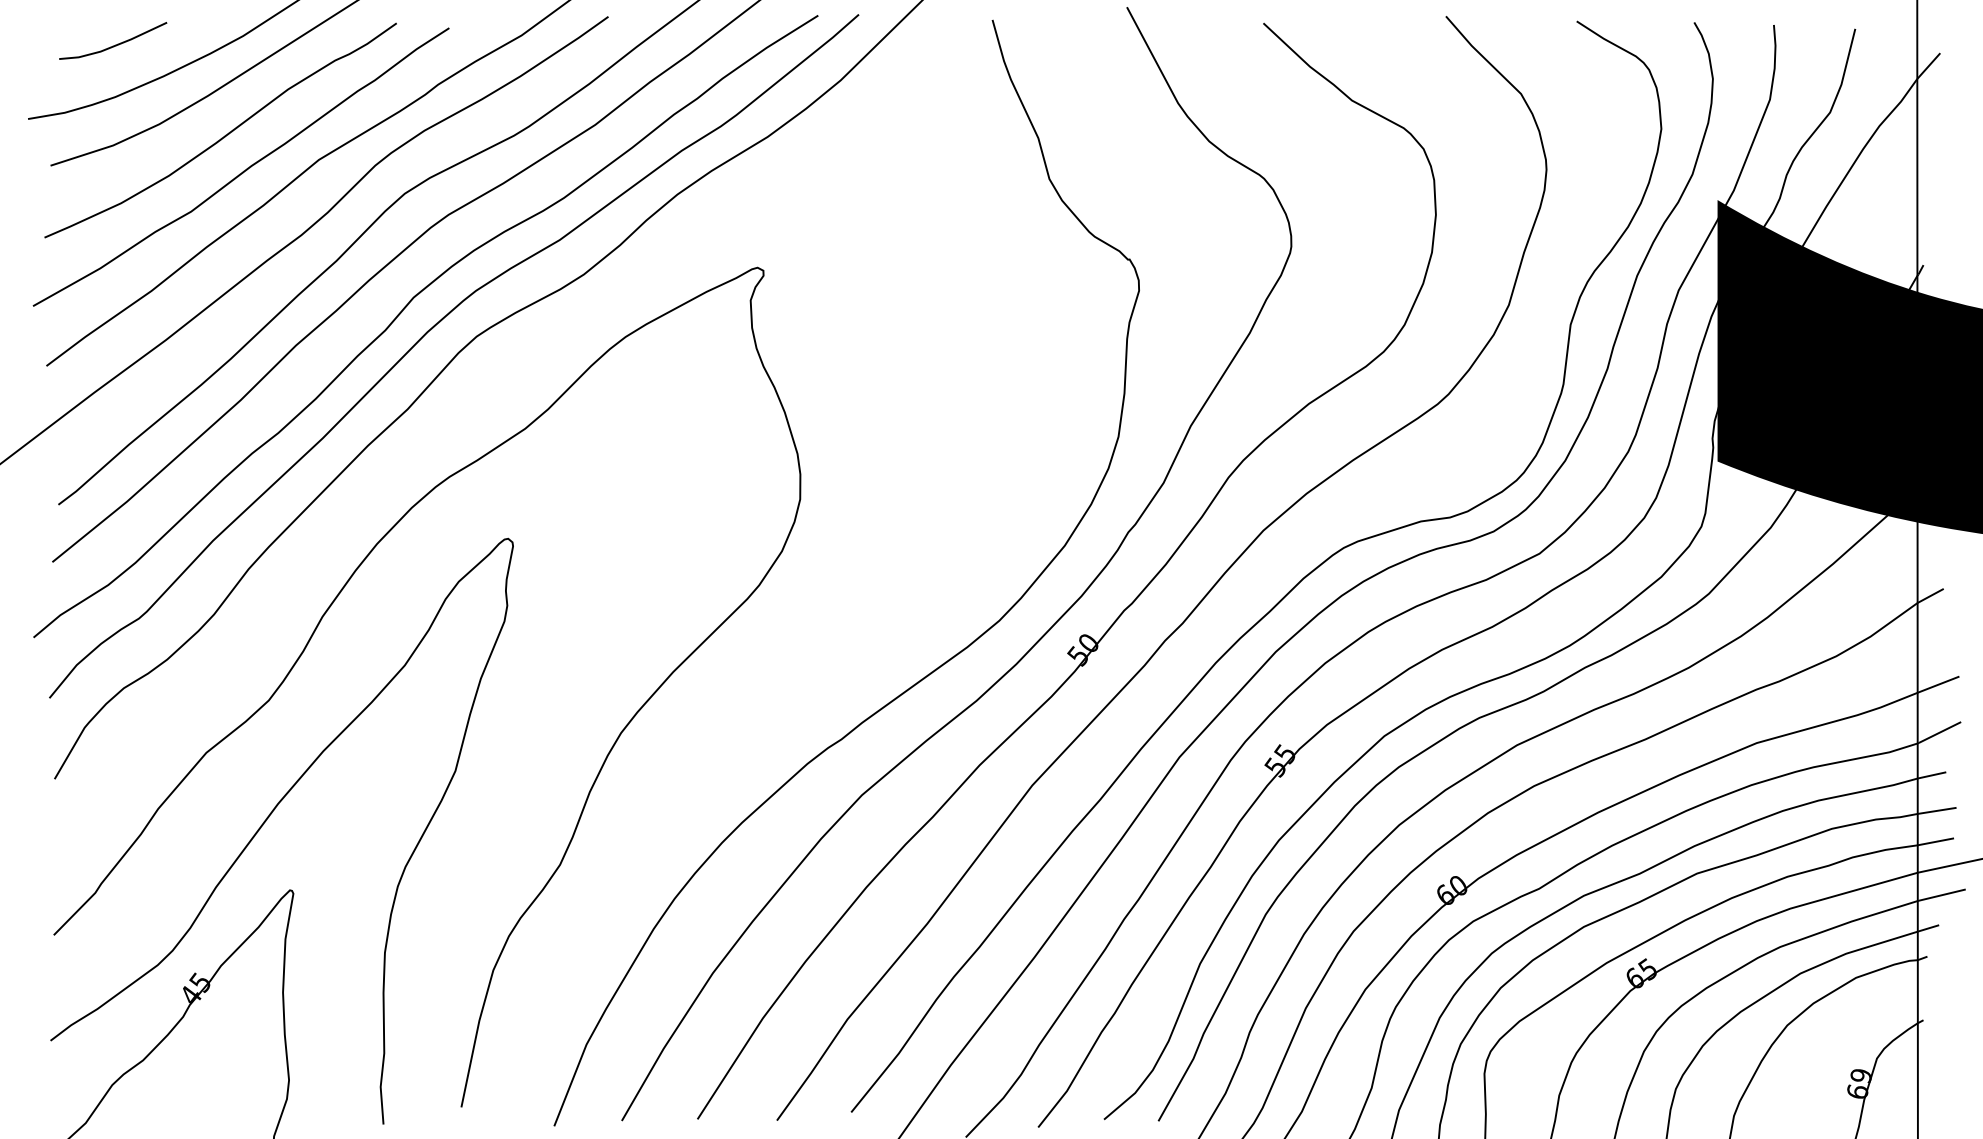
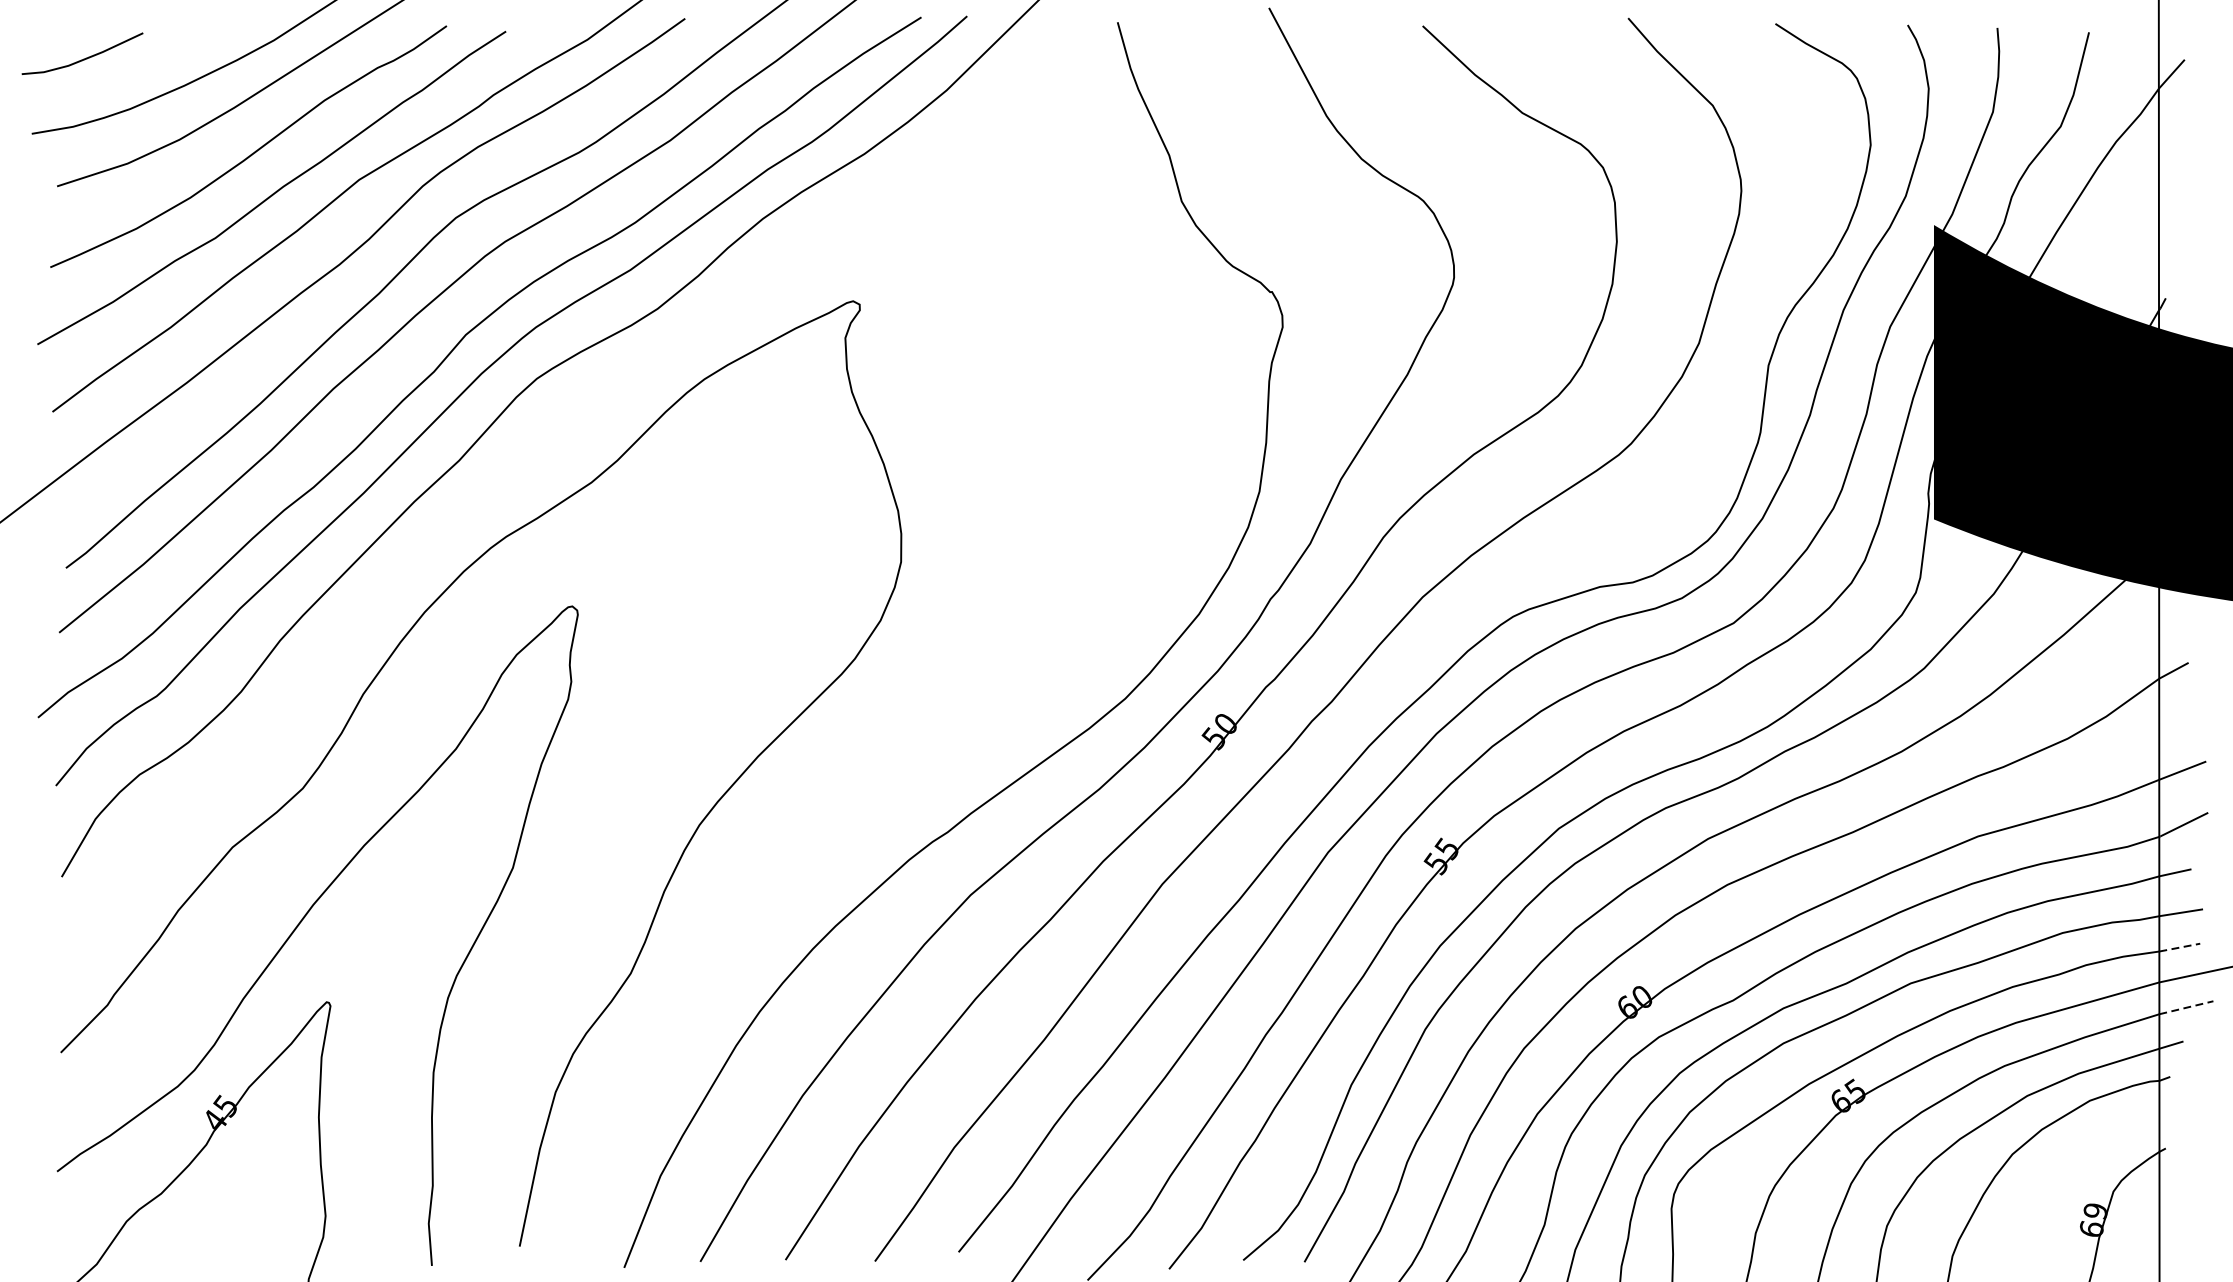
line: (115, 44) -> (85, 57), moved
line: (1936, 841) -> (2180, 947), solid -> dashed
line: (1941, 895) -> (2186, 1008), solid -> dashed

